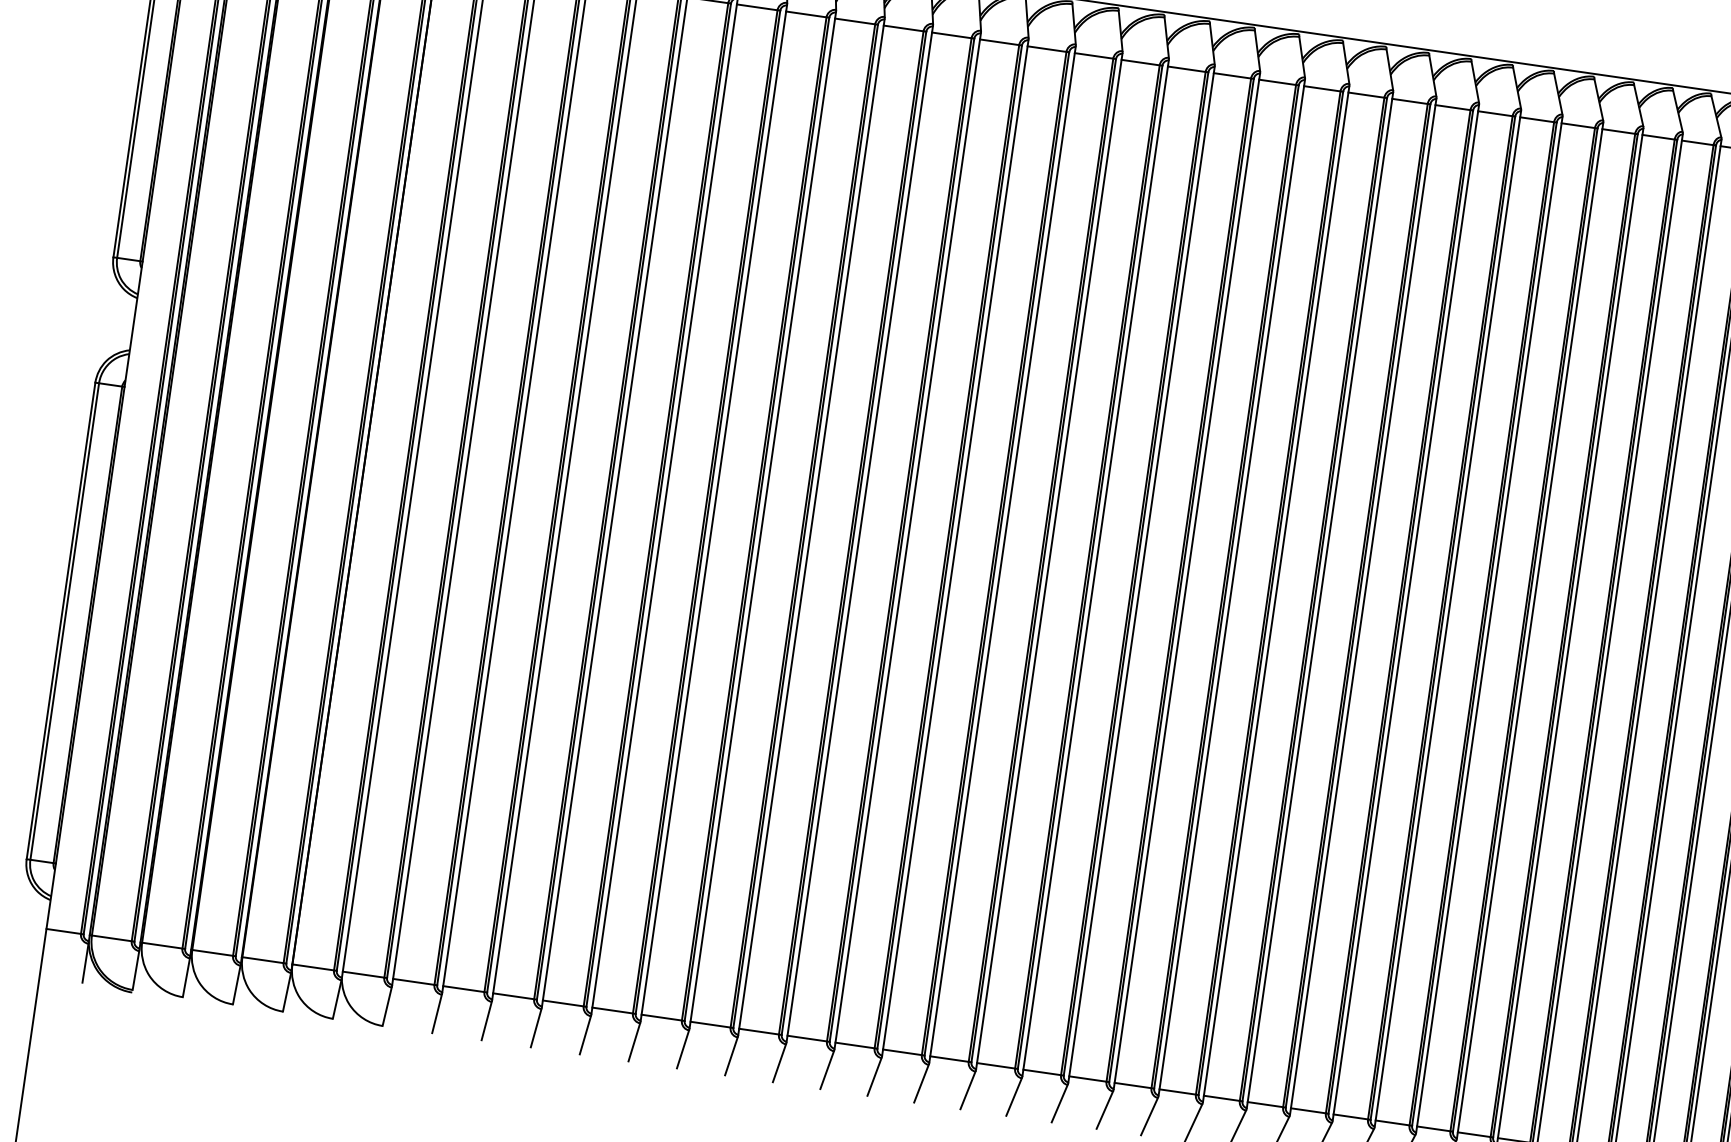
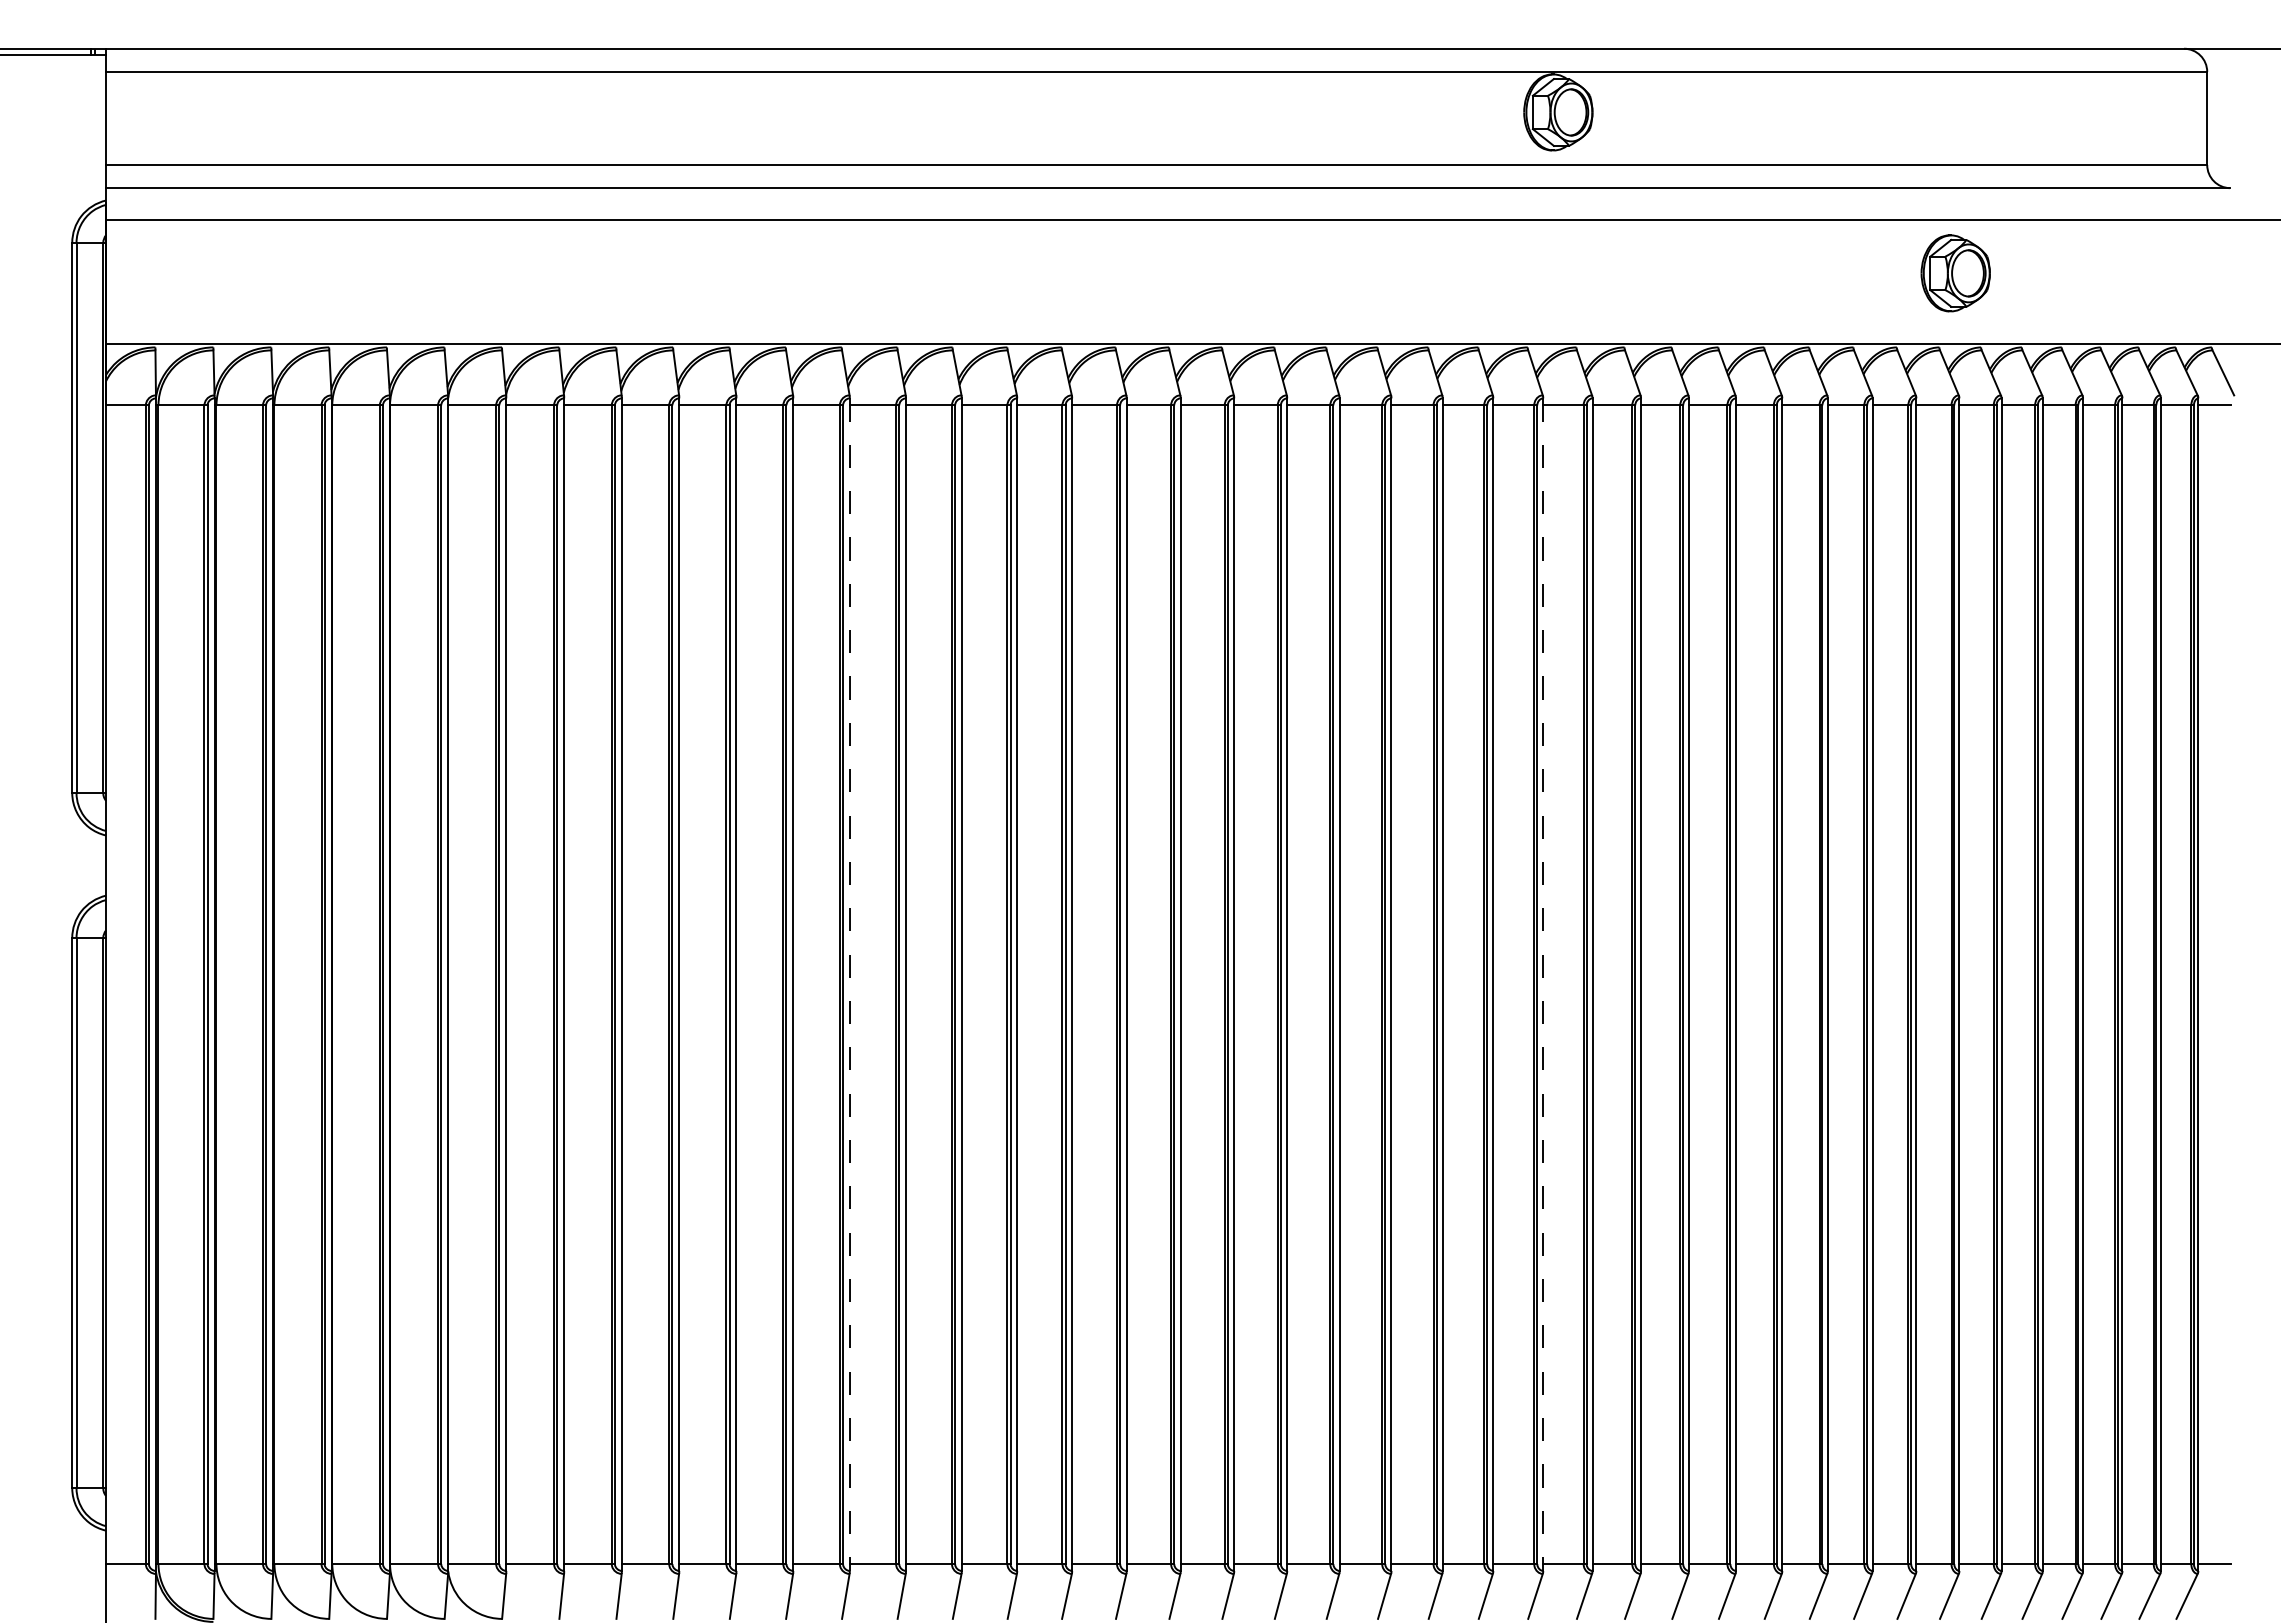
line: (762, 520) -> (849, 985), solid -> dashed
line: (1363, 607) -> (1543, 985), solid -> dashed

